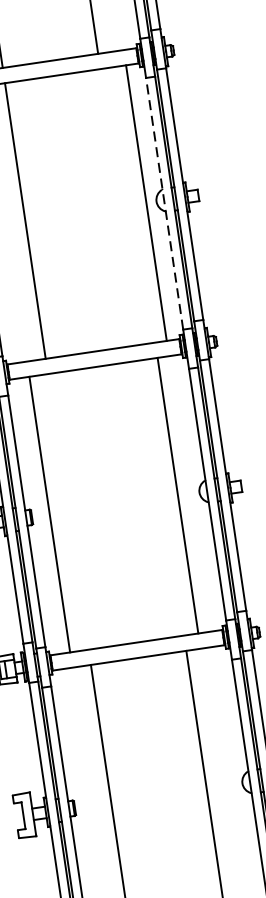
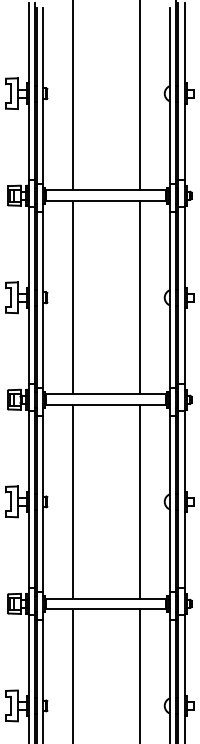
line: (146, 202) -> (139, 297), moved
line: (165, 202) -> (170, 299), dashed -> solid
line: (177, 495) -> (139, 501), moved
line: (49, 514) -> (72, 501), moved

